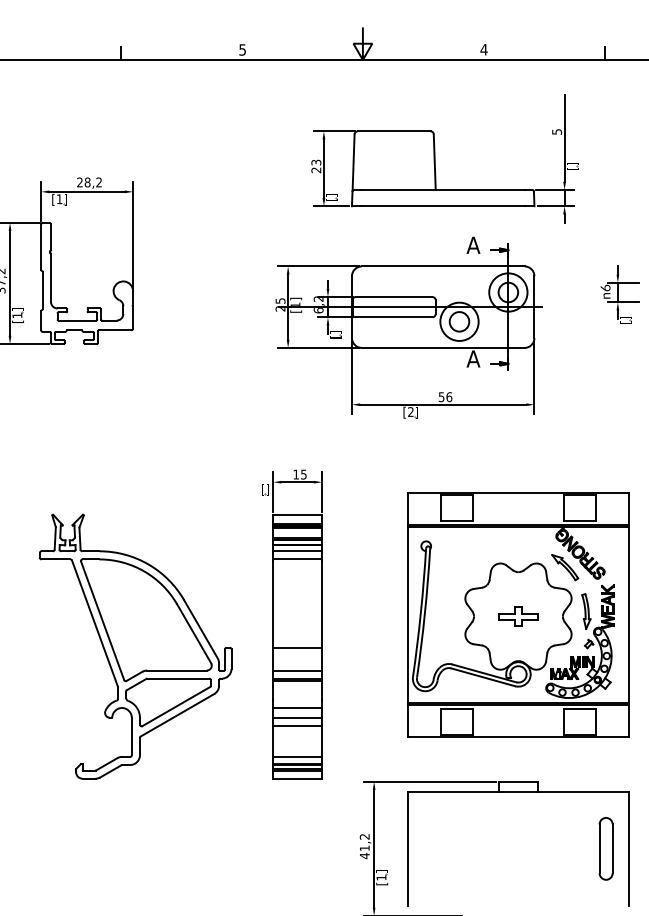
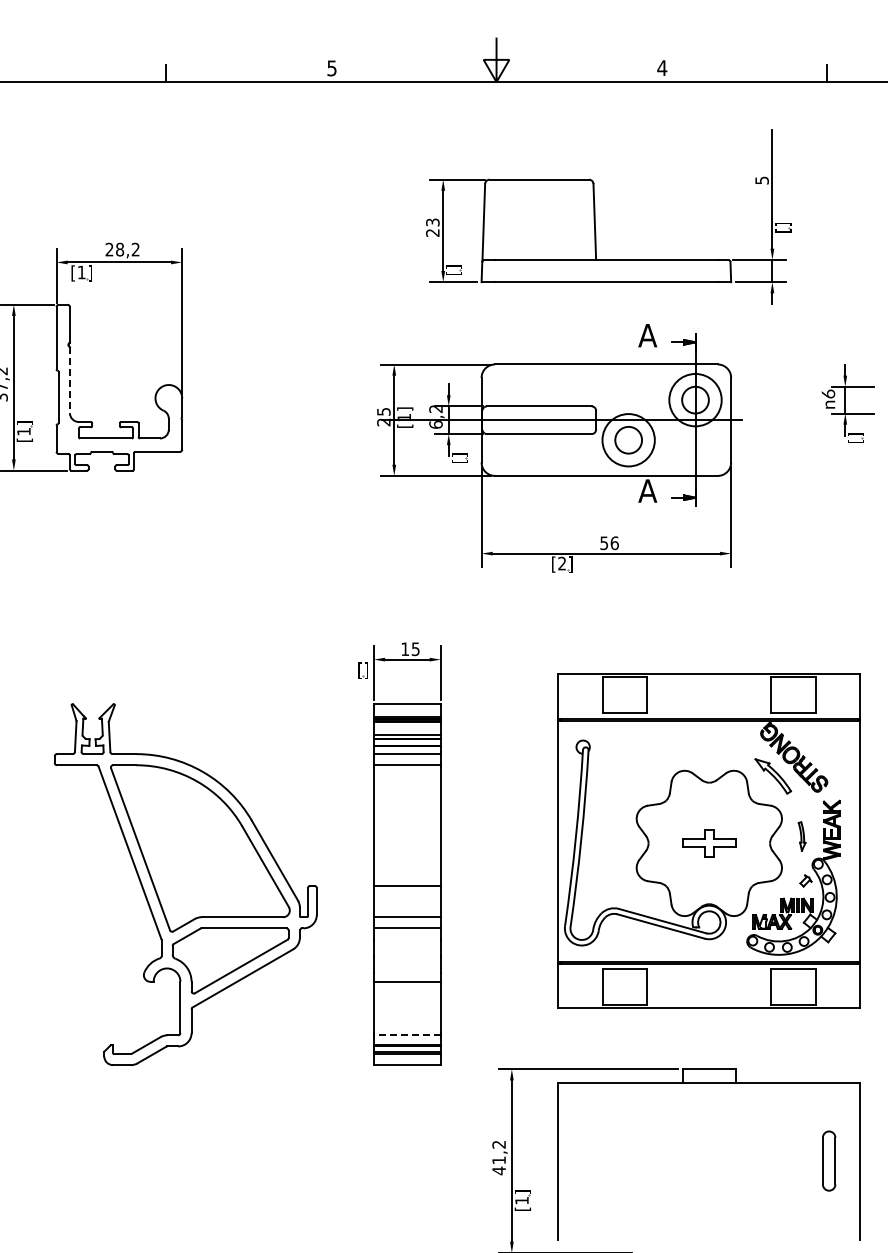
line: (50, 278) -> (69, 380), solid -> dashed
part: (585, 611) -> (801, 836), size x0.6
line: (297, 680) -> (407, 931), removed
line: (297, 708) -> (407, 968), removed
line: (297, 726) -> (407, 993), removed
line: (297, 757) -> (406, 1035), solid -> dashed
part: (605, 848) -> (828, 1160), size x0.7

